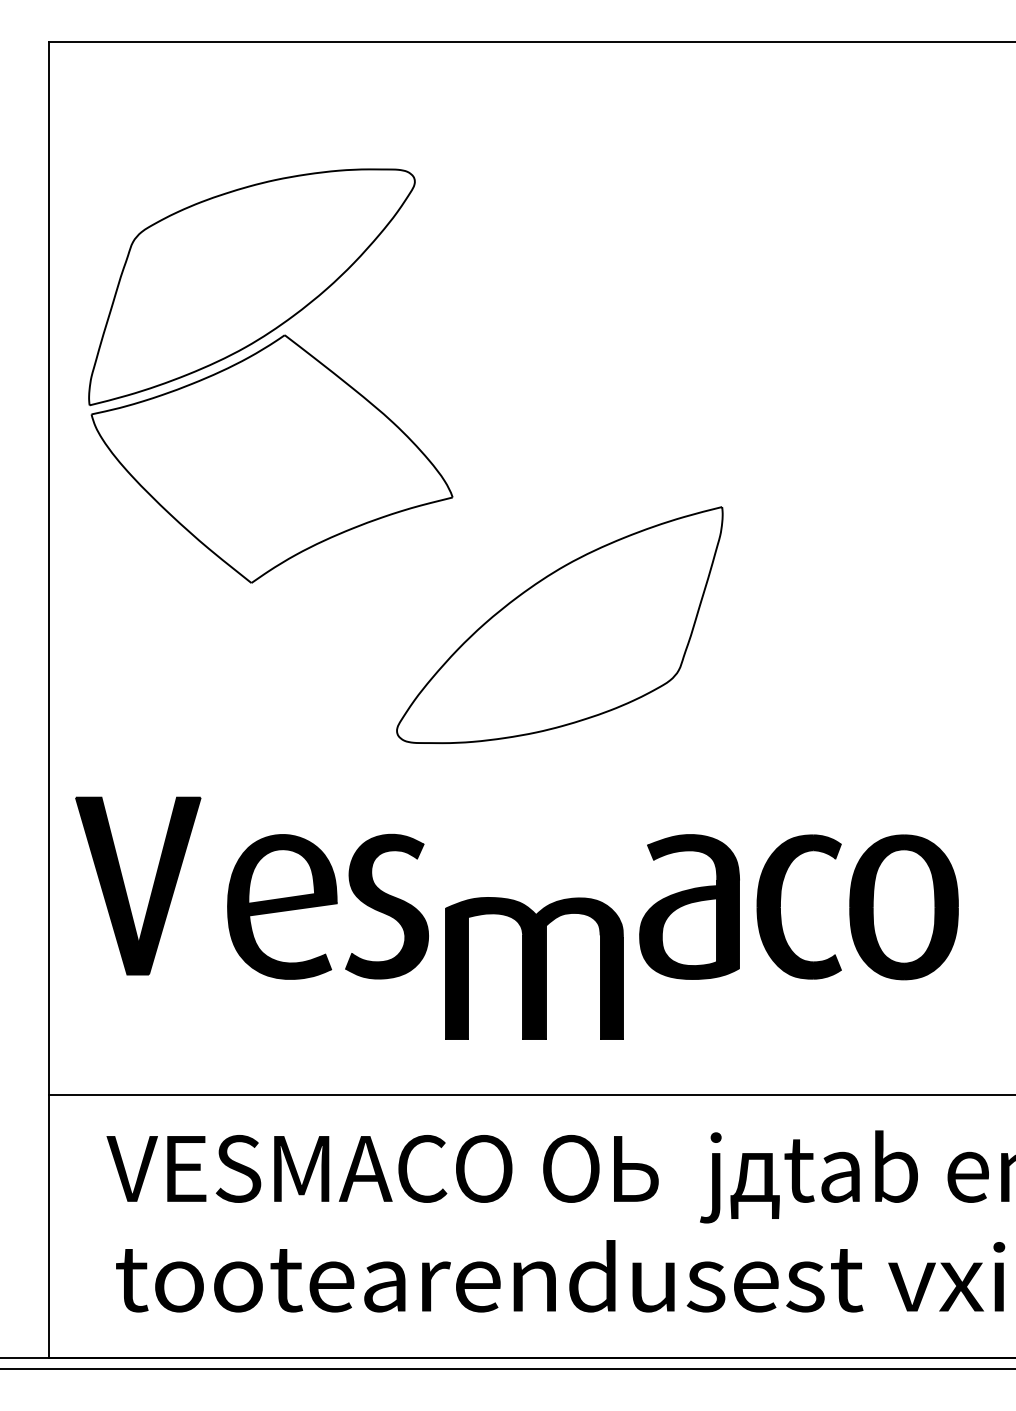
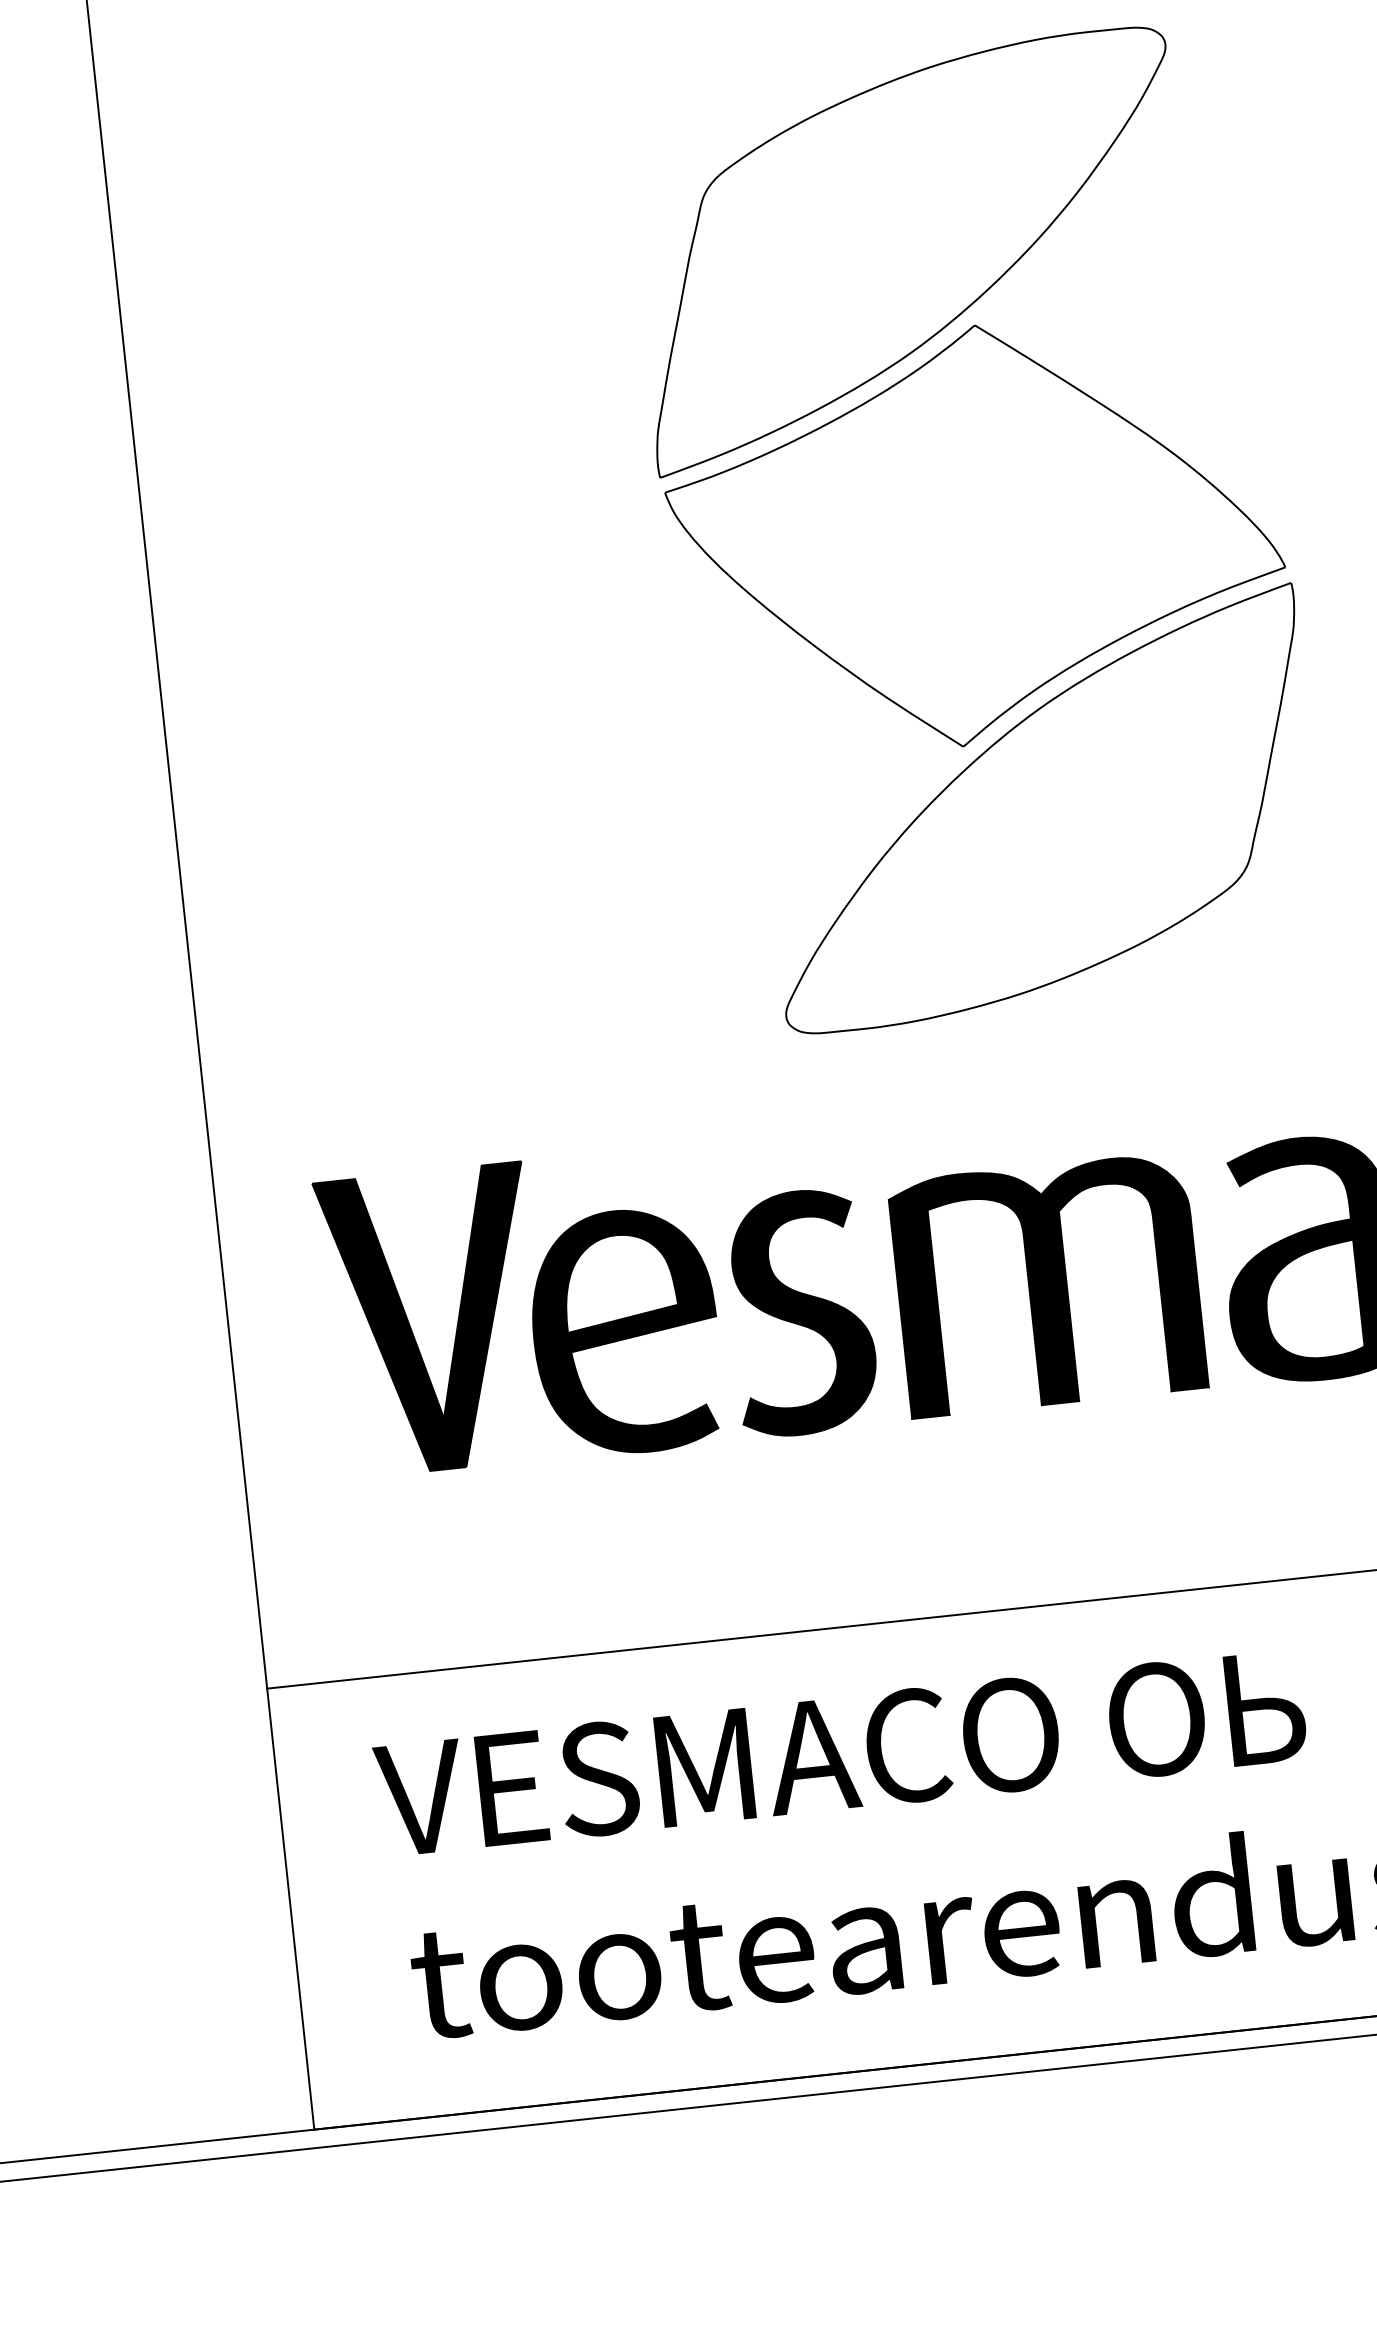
part: (270, 375) -> (958, 395), moved
part: (125, 887) -> (411, 1325), moved
part: (534, 968) -> (1048, 1284), moved

